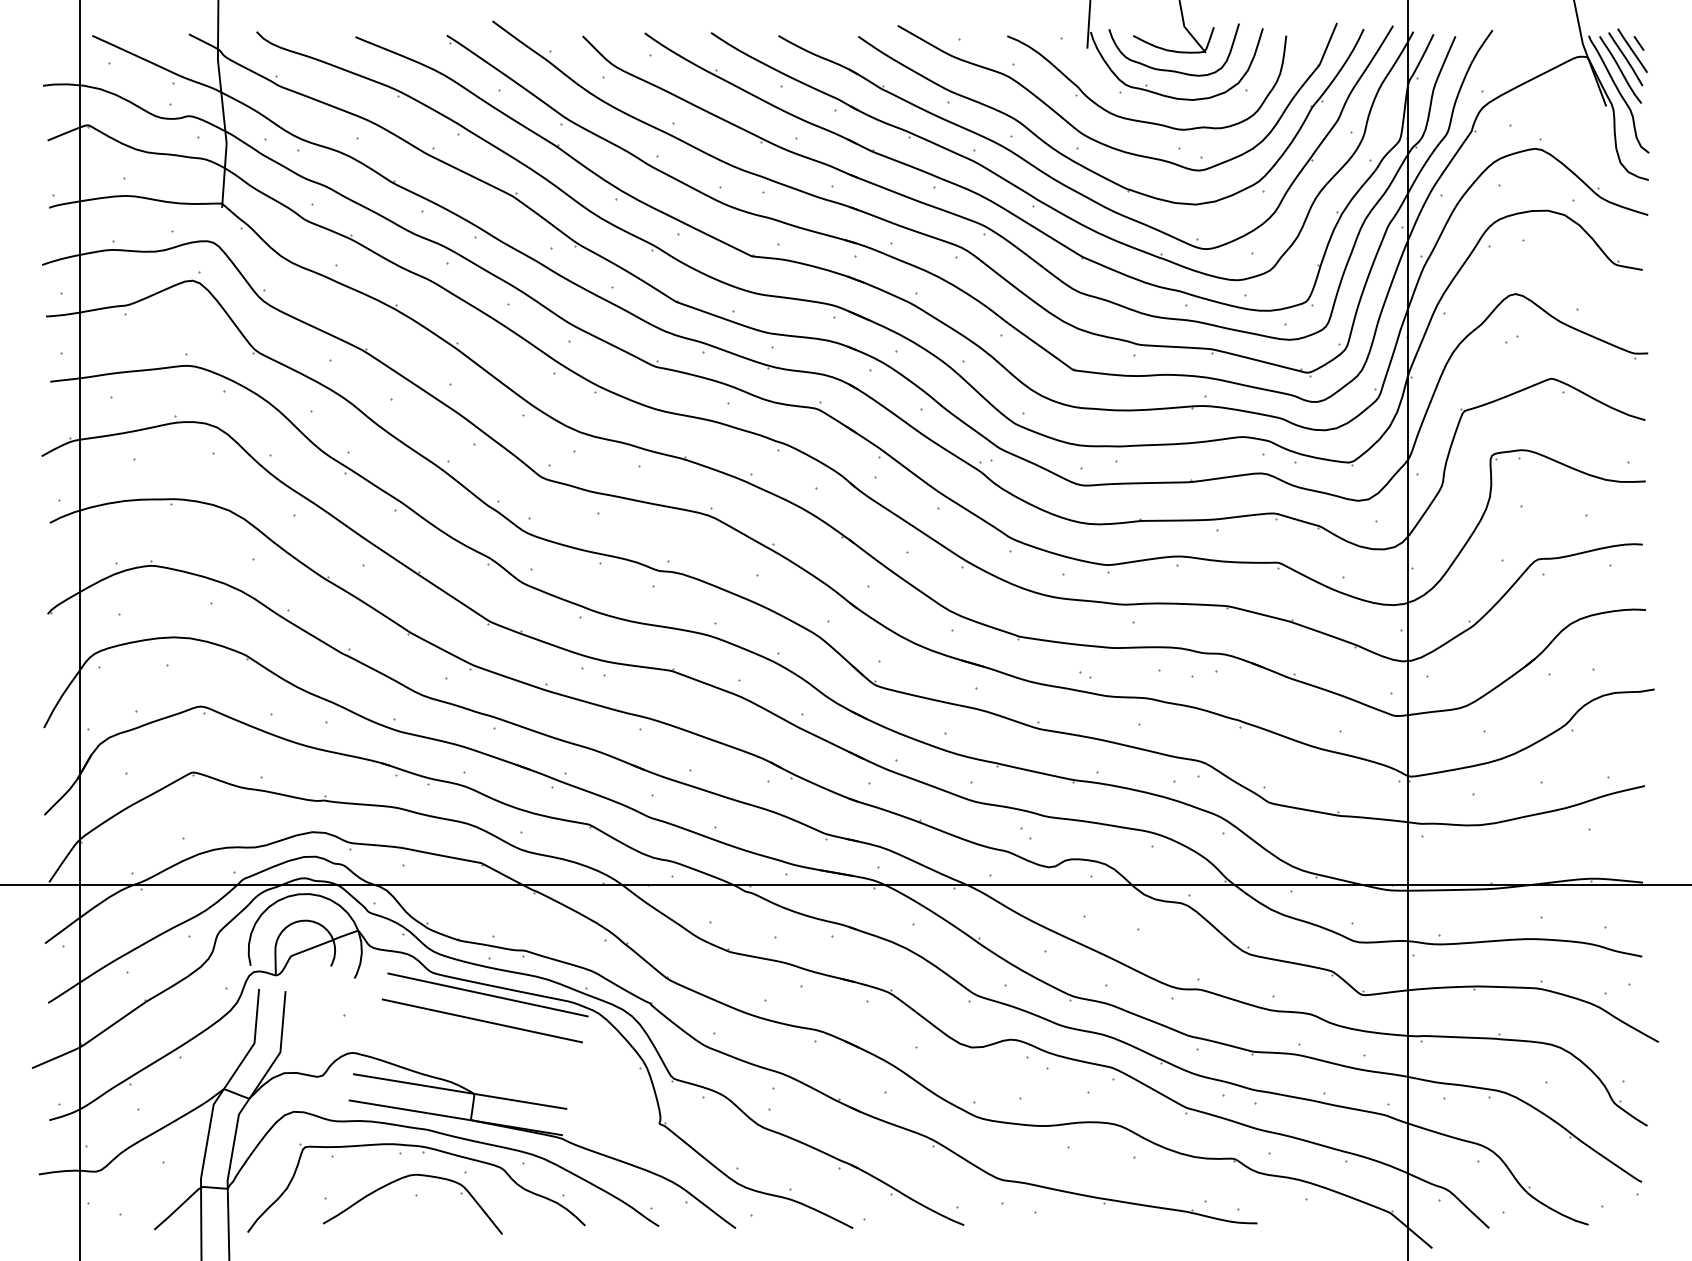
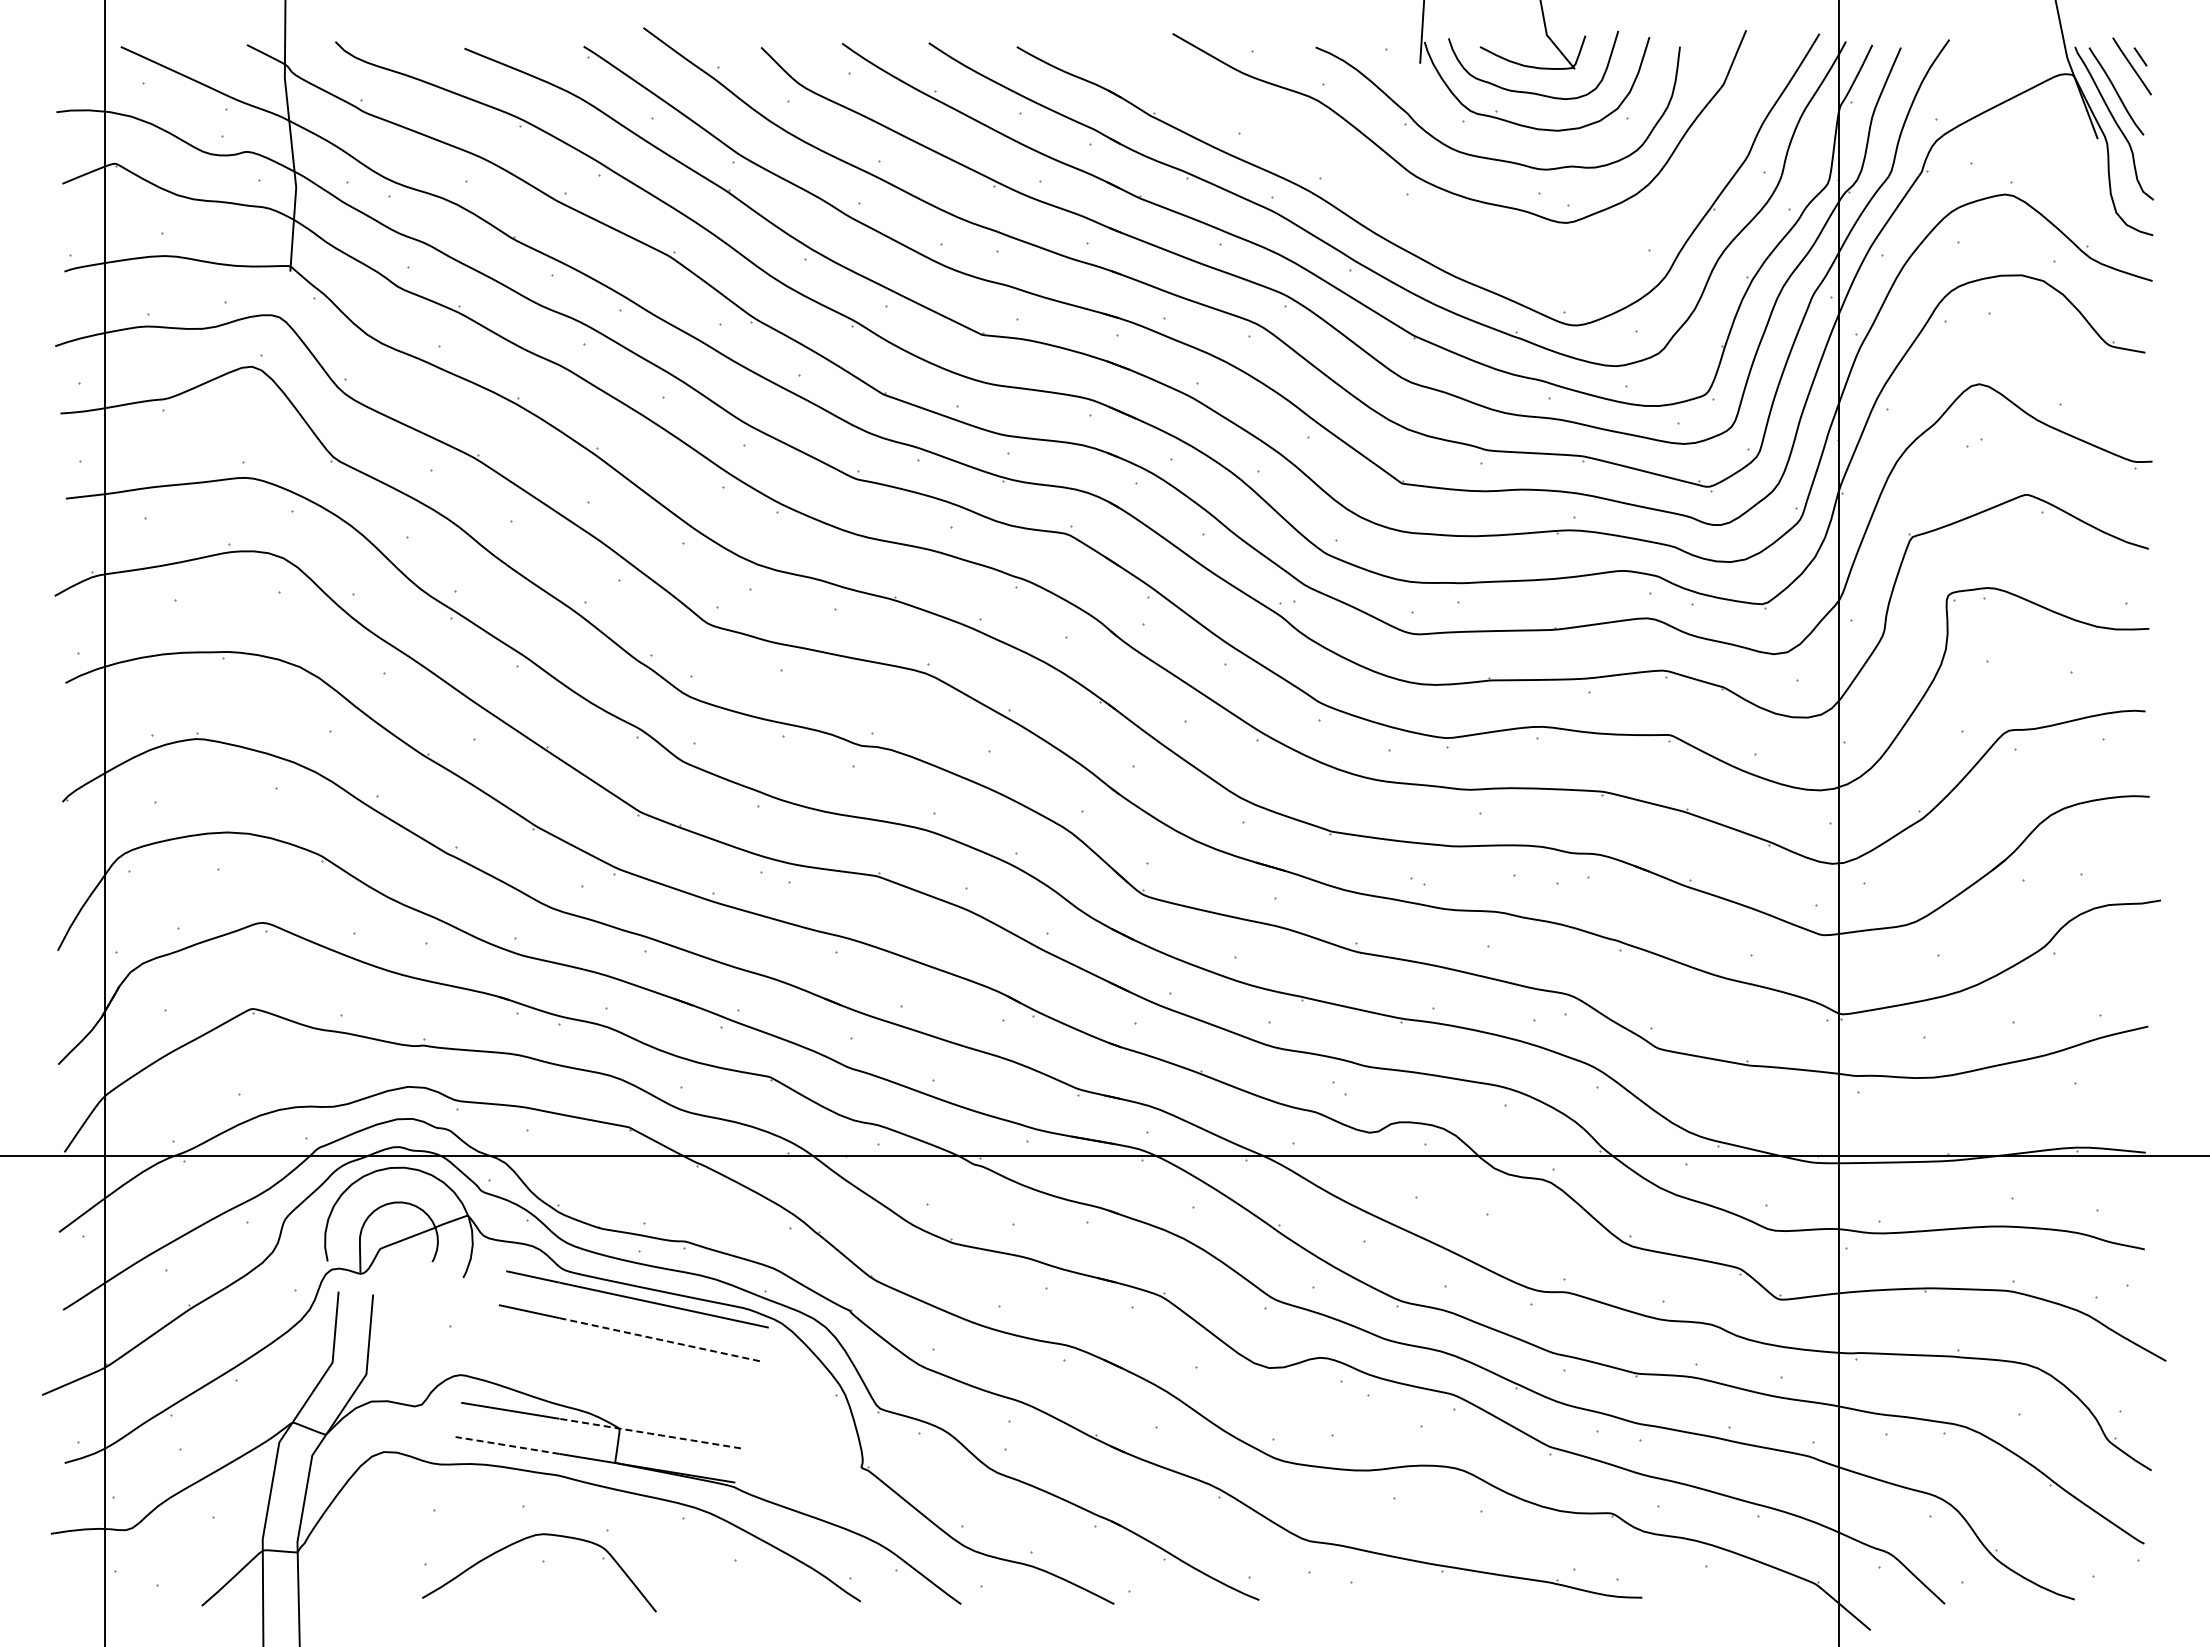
line: (1625, 58) -> (2122, 76), removed
part: (1080, 164) -> (1411, 214), removed
line: (505, 1025) -> (660, 1339), solid -> dashed
line: (497, 1097) -> (650, 1433), solid -> dashed
line: (388, 1106) -> (507, 1445), solid -> dashed
part: (422, 1153) -> (552, 1506), removed

